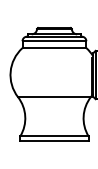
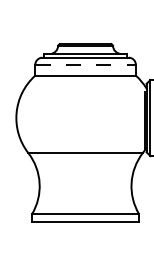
line: (54, 41) -> (85, 65), solid -> dashed

